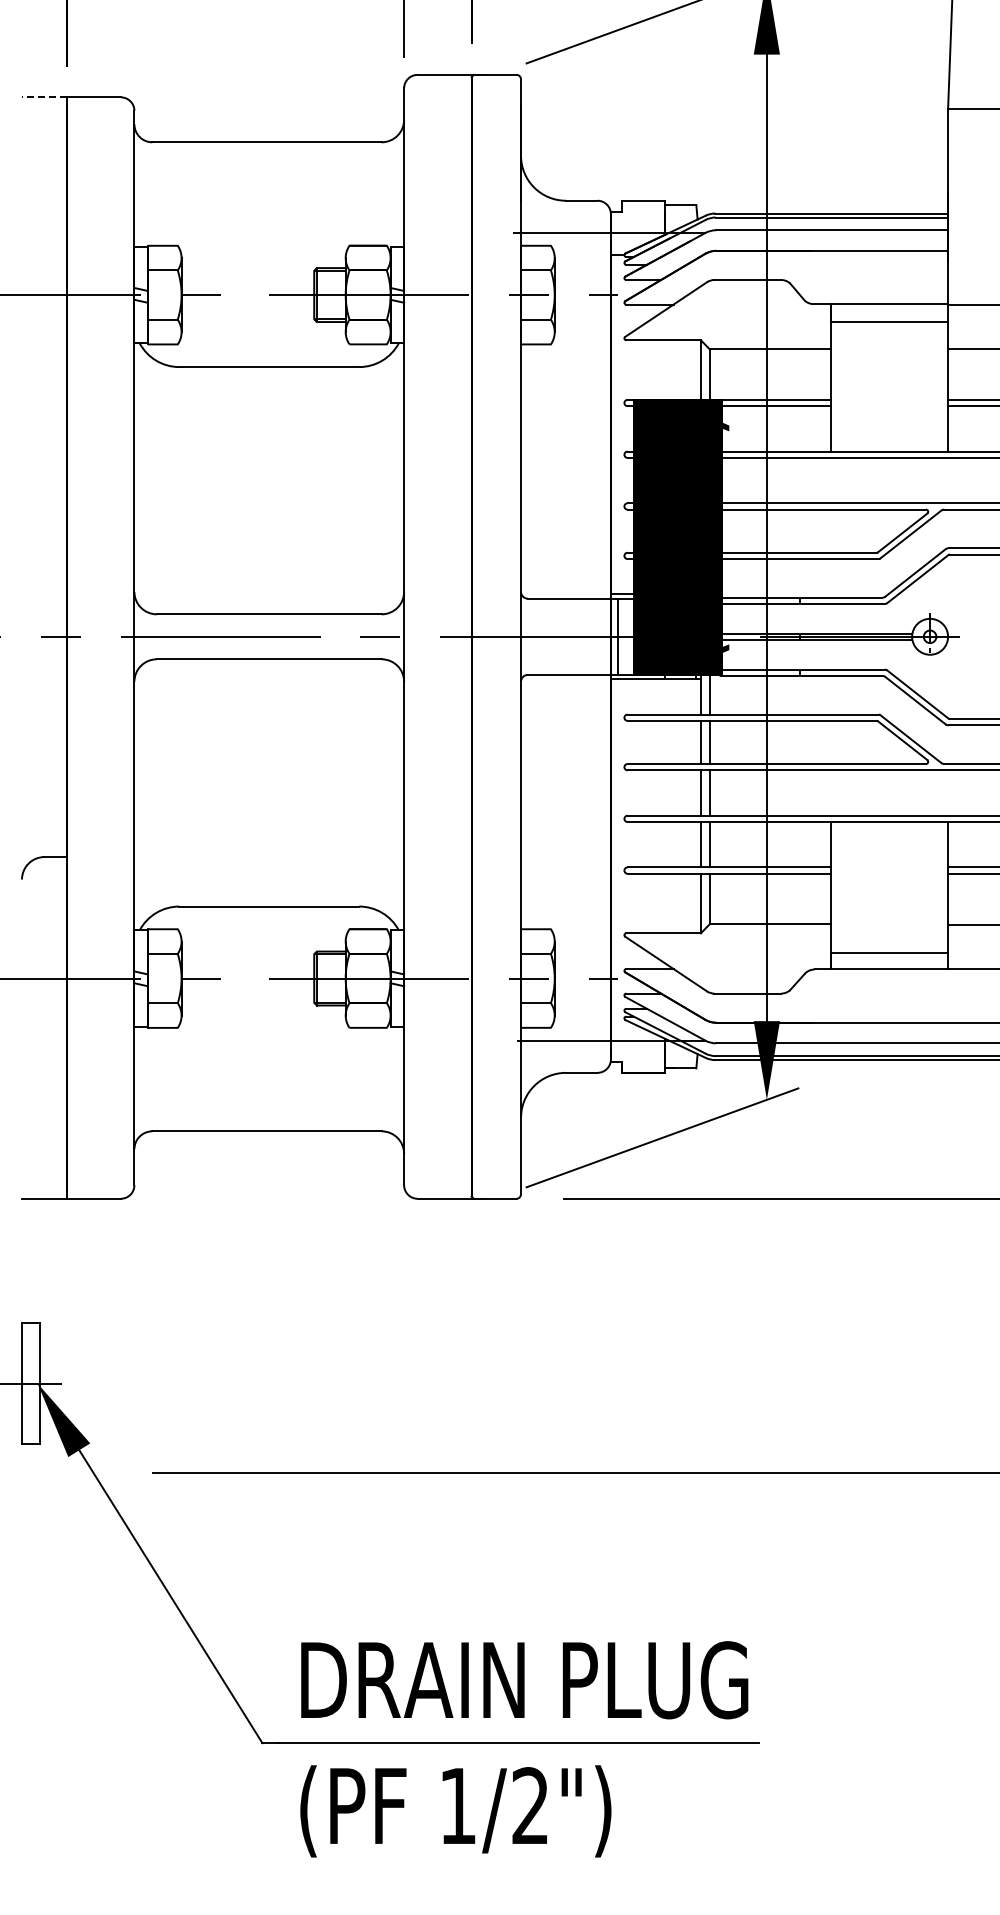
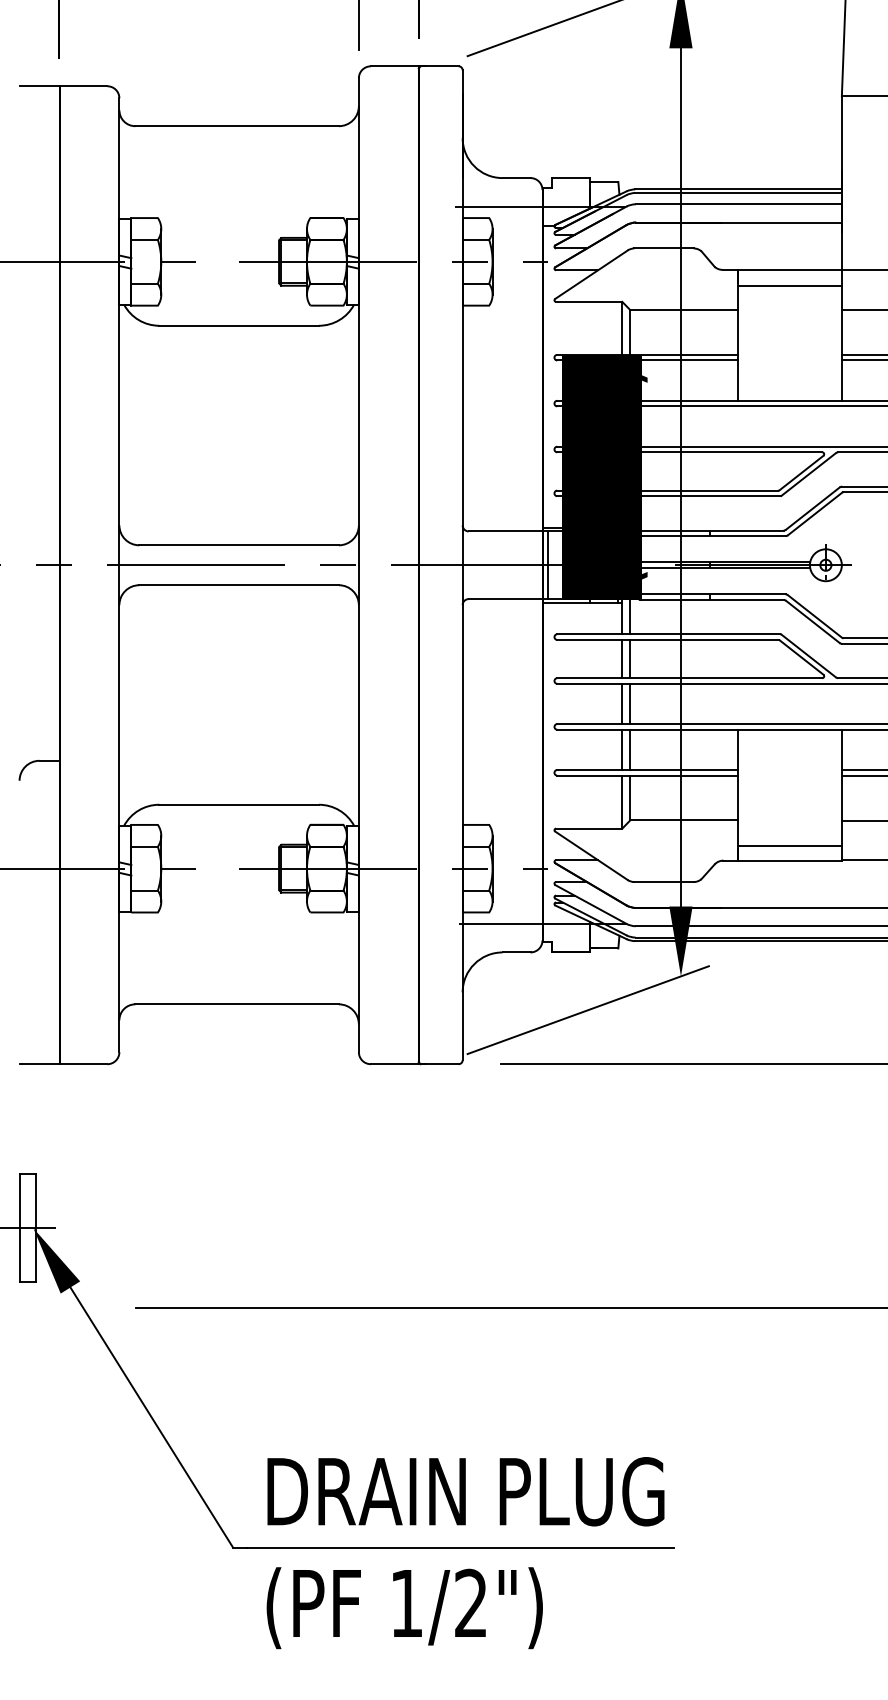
line: (43, 97) -> (38, 86), dashed -> solid

